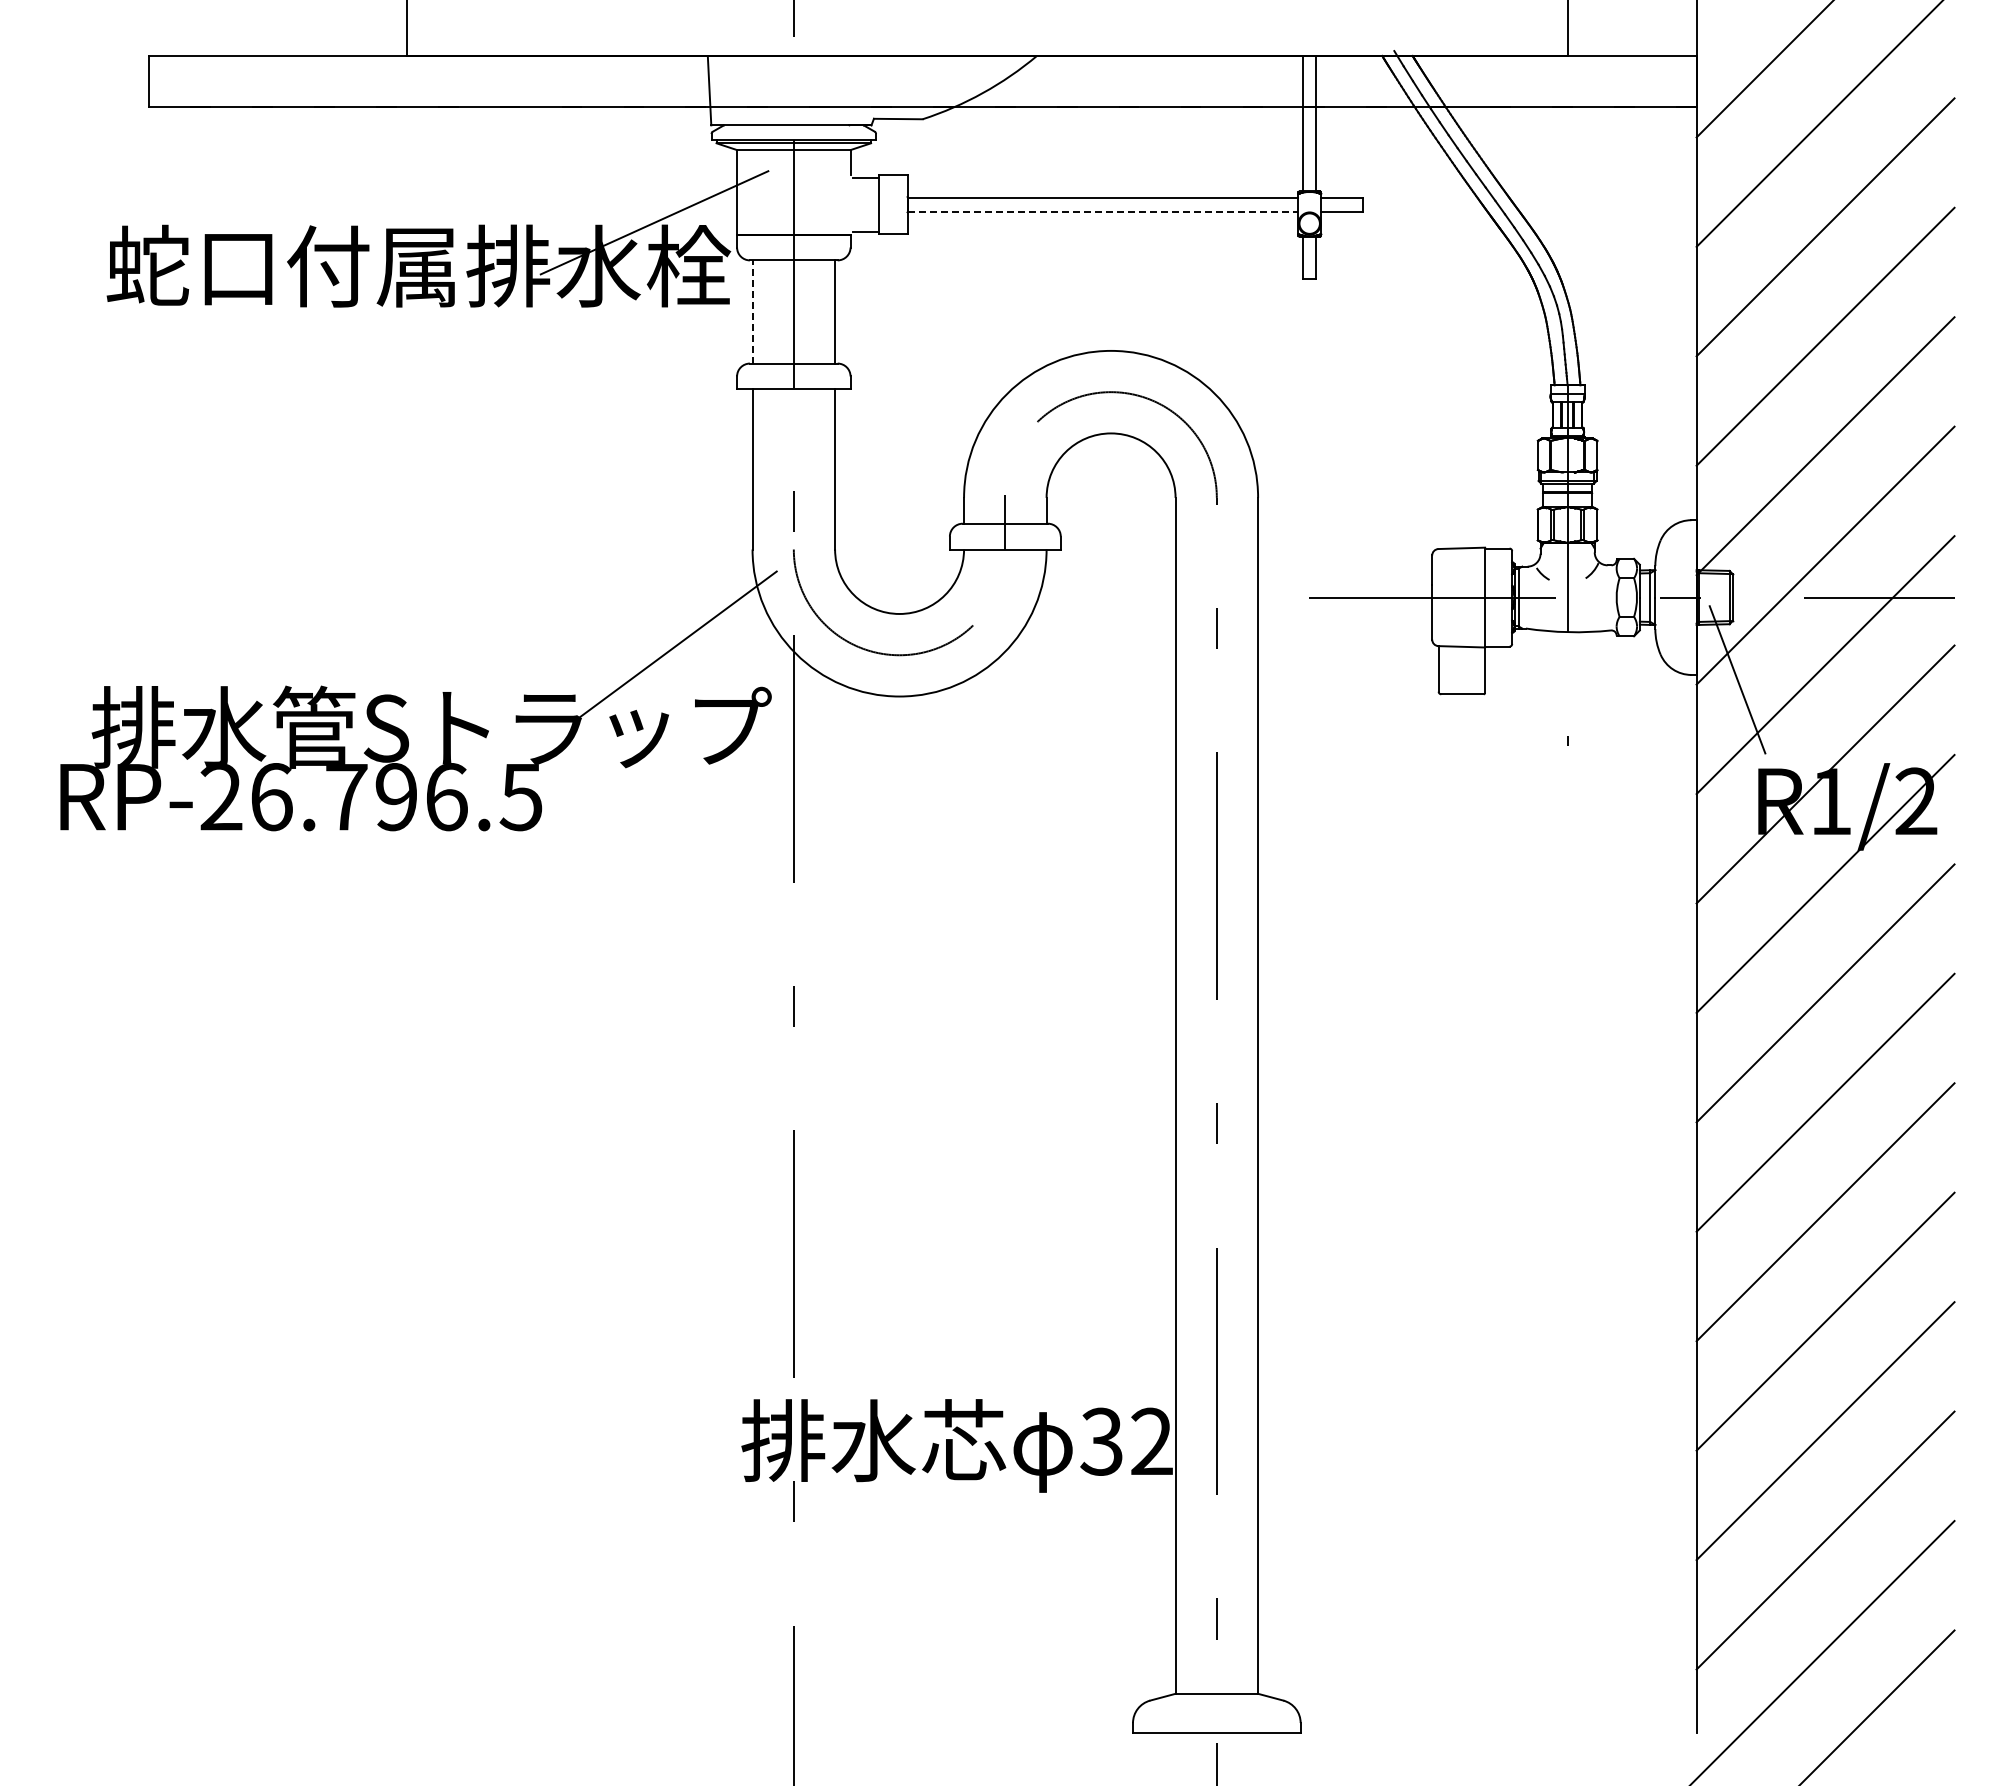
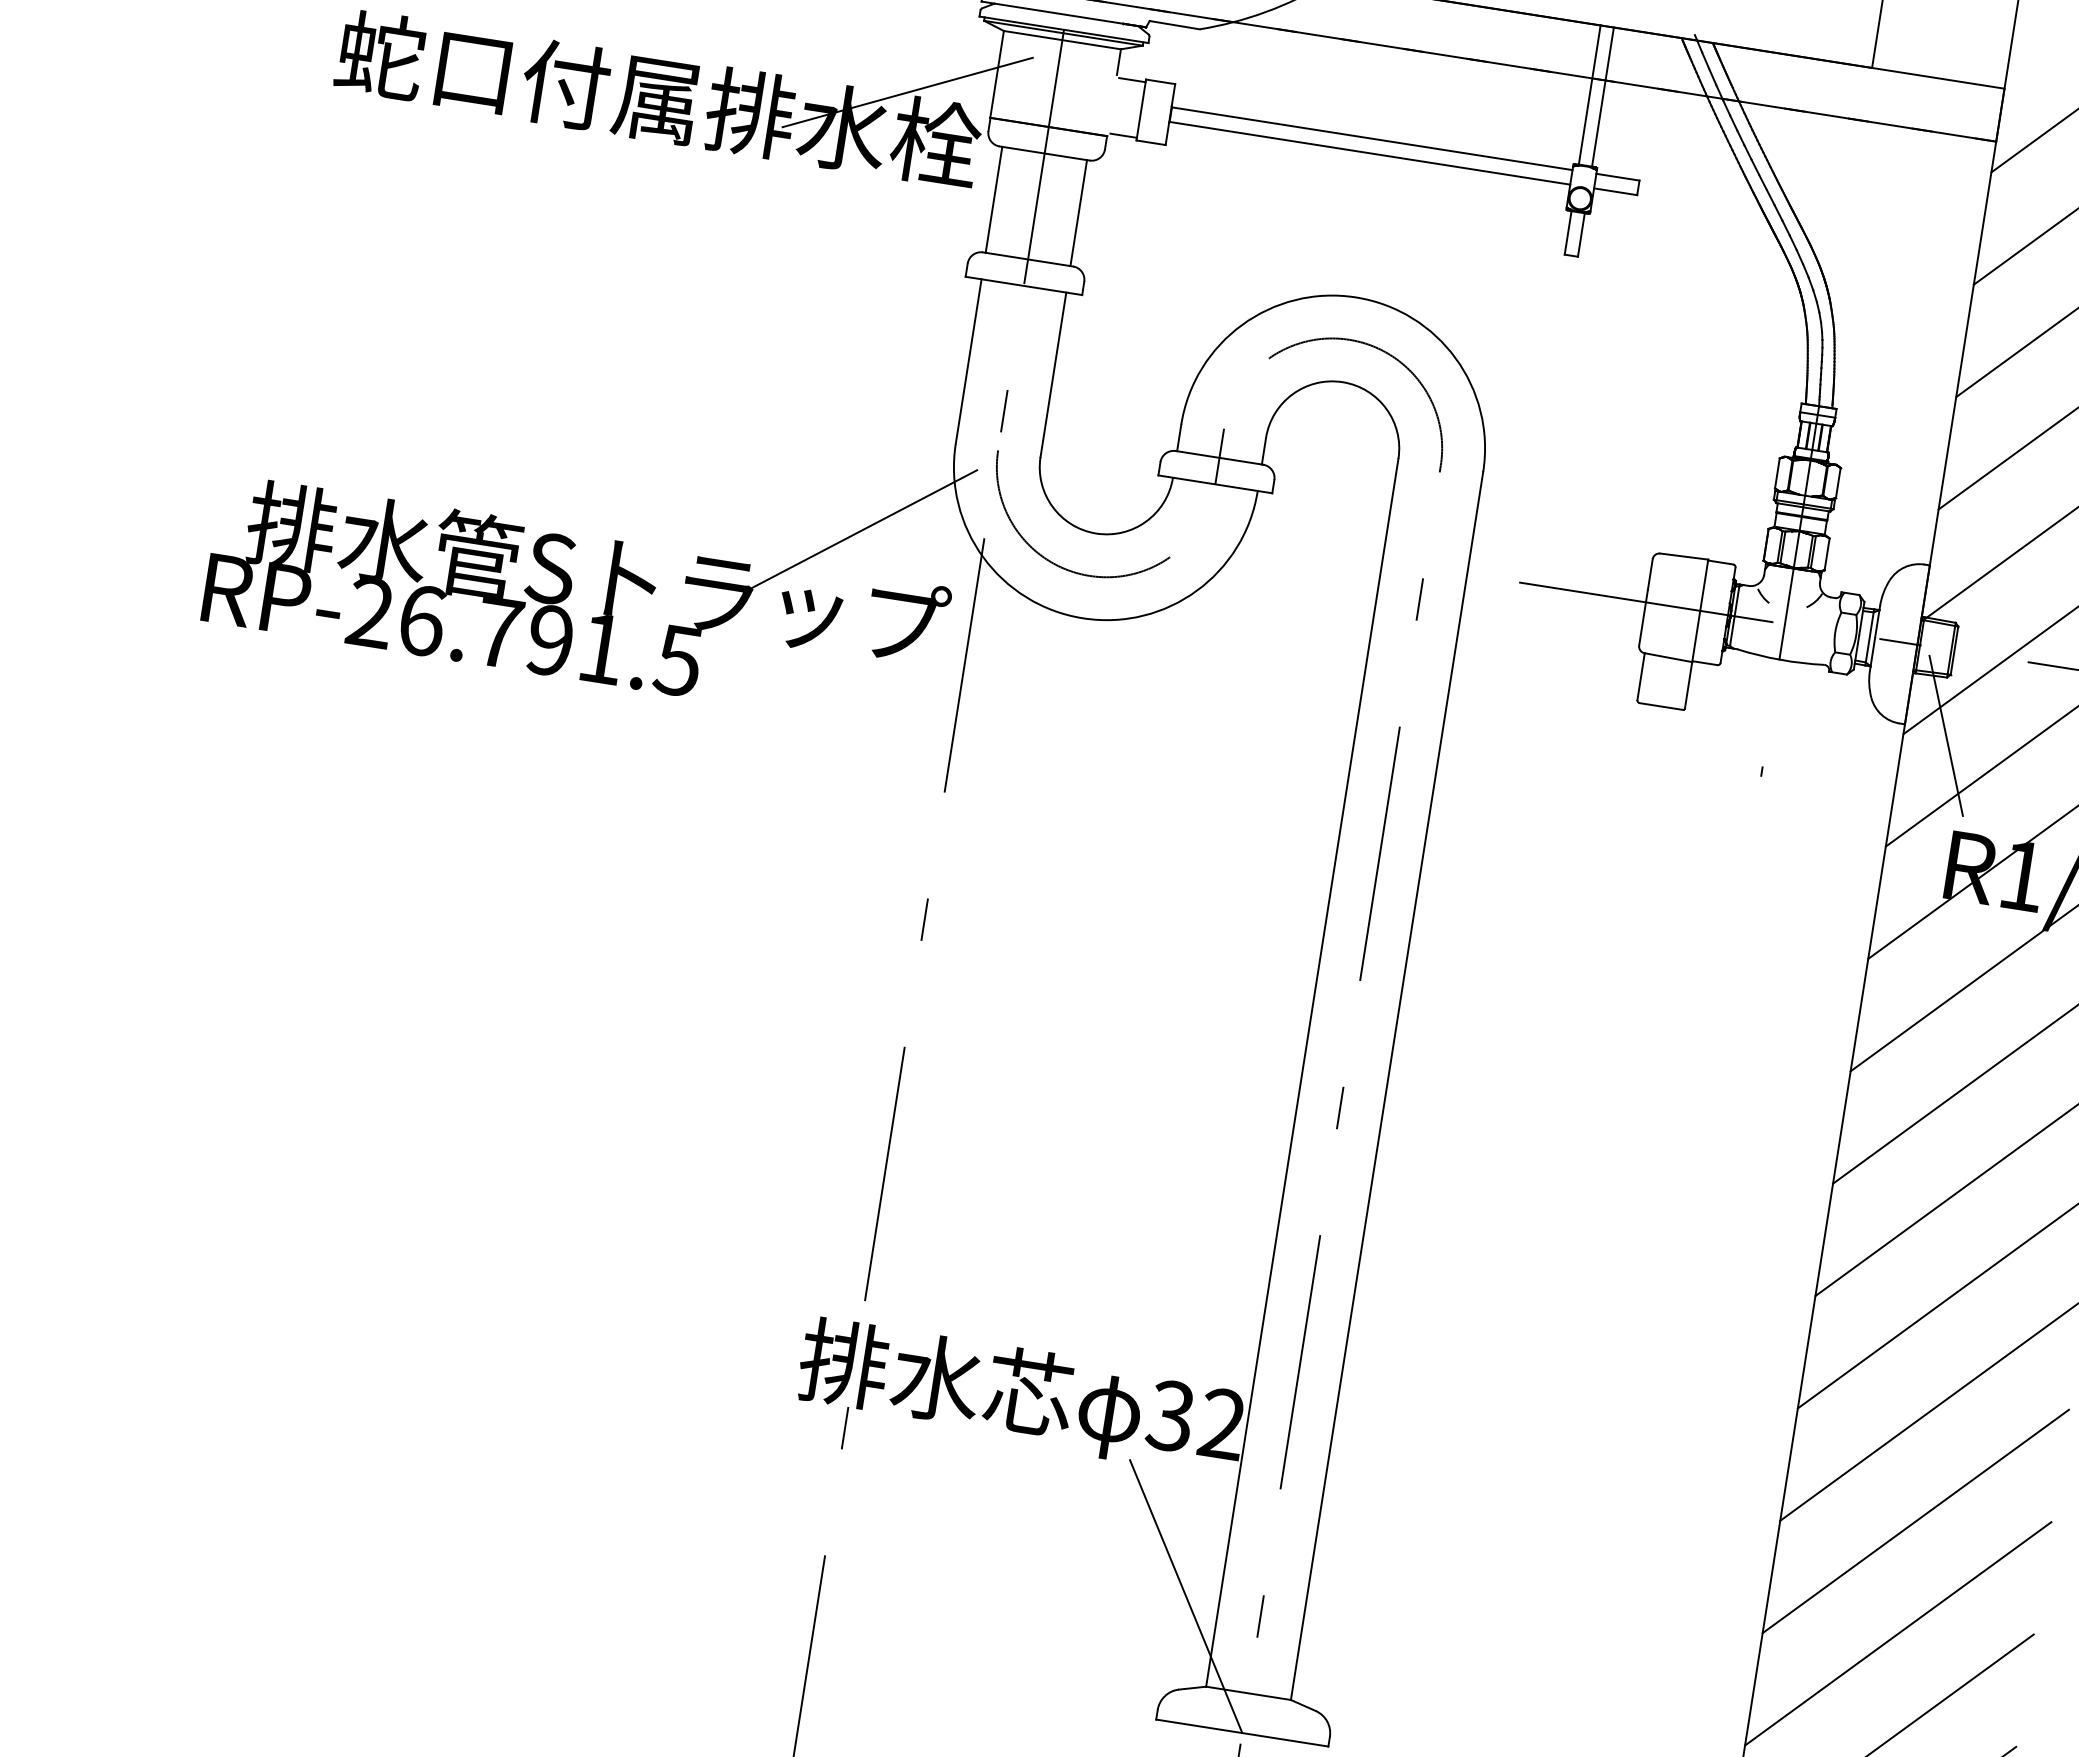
line: (1103, 211) -> (1370, 153), dashed -> solid
line: (752, 311) -> (994, 199), dashed -> solid
text: (447, 797) -> (602, 649), RP-26.796.5 -> RP-26.791.5
line: (1142, 1610) -> (1185, 1595), added

